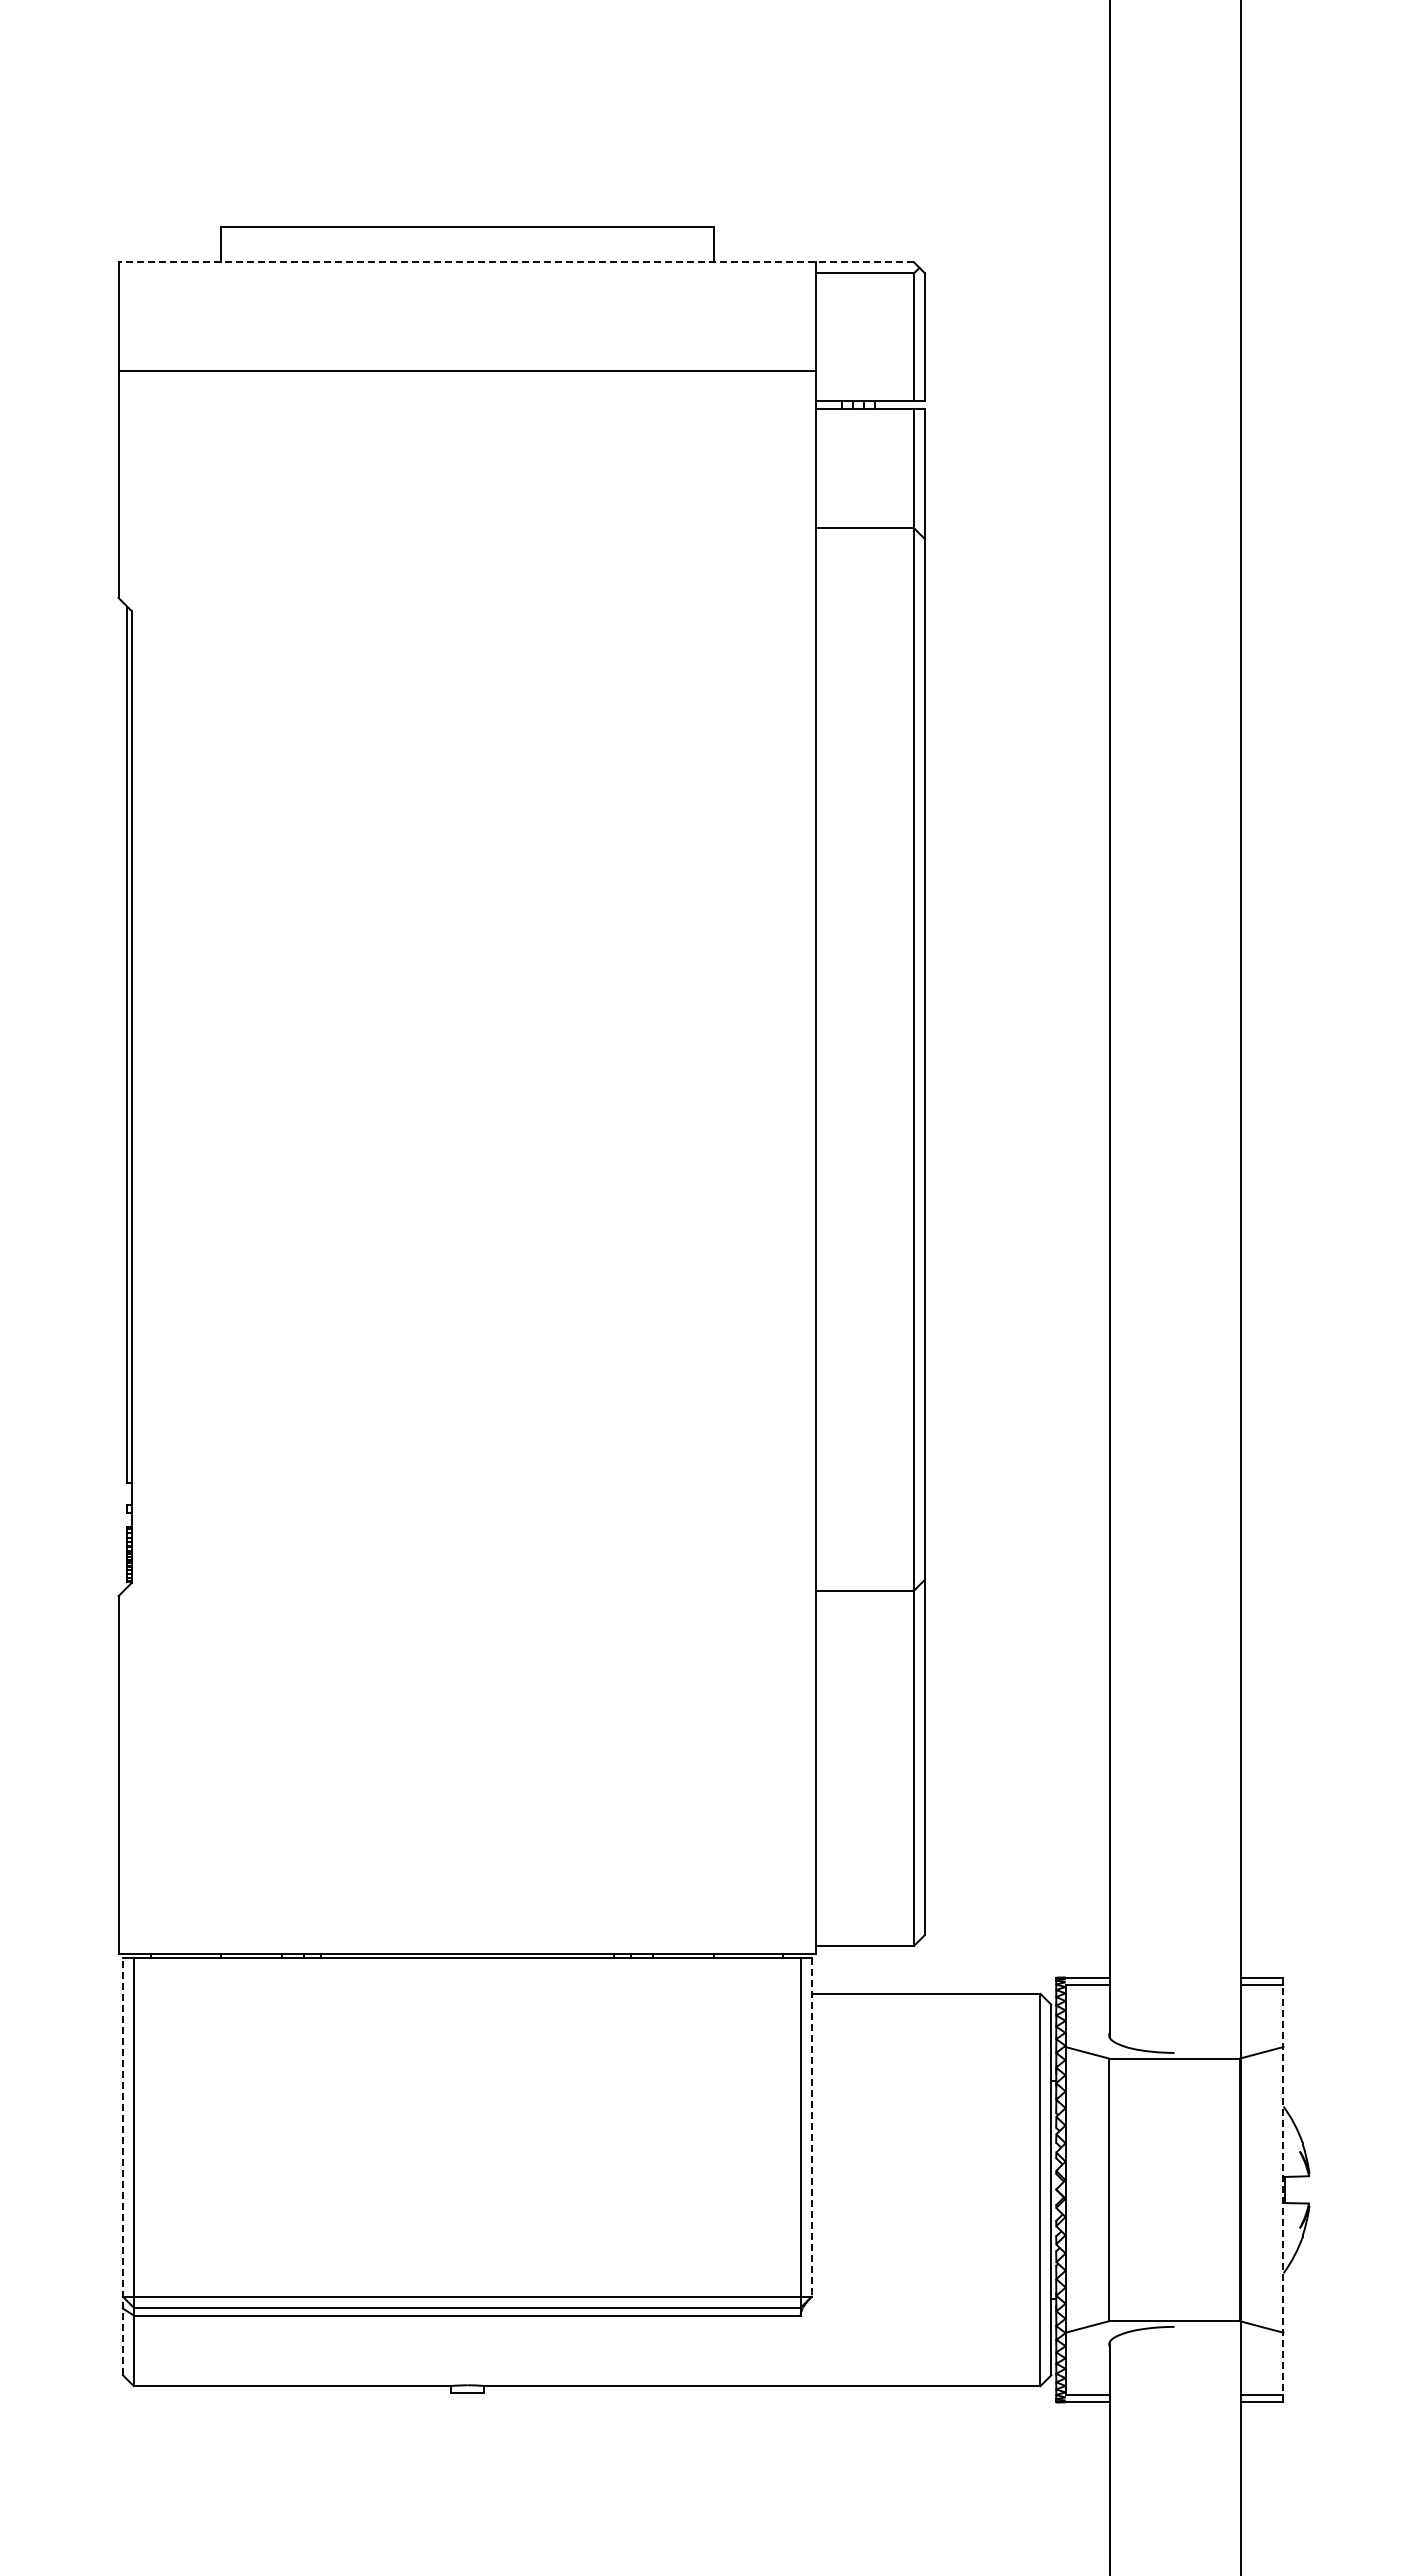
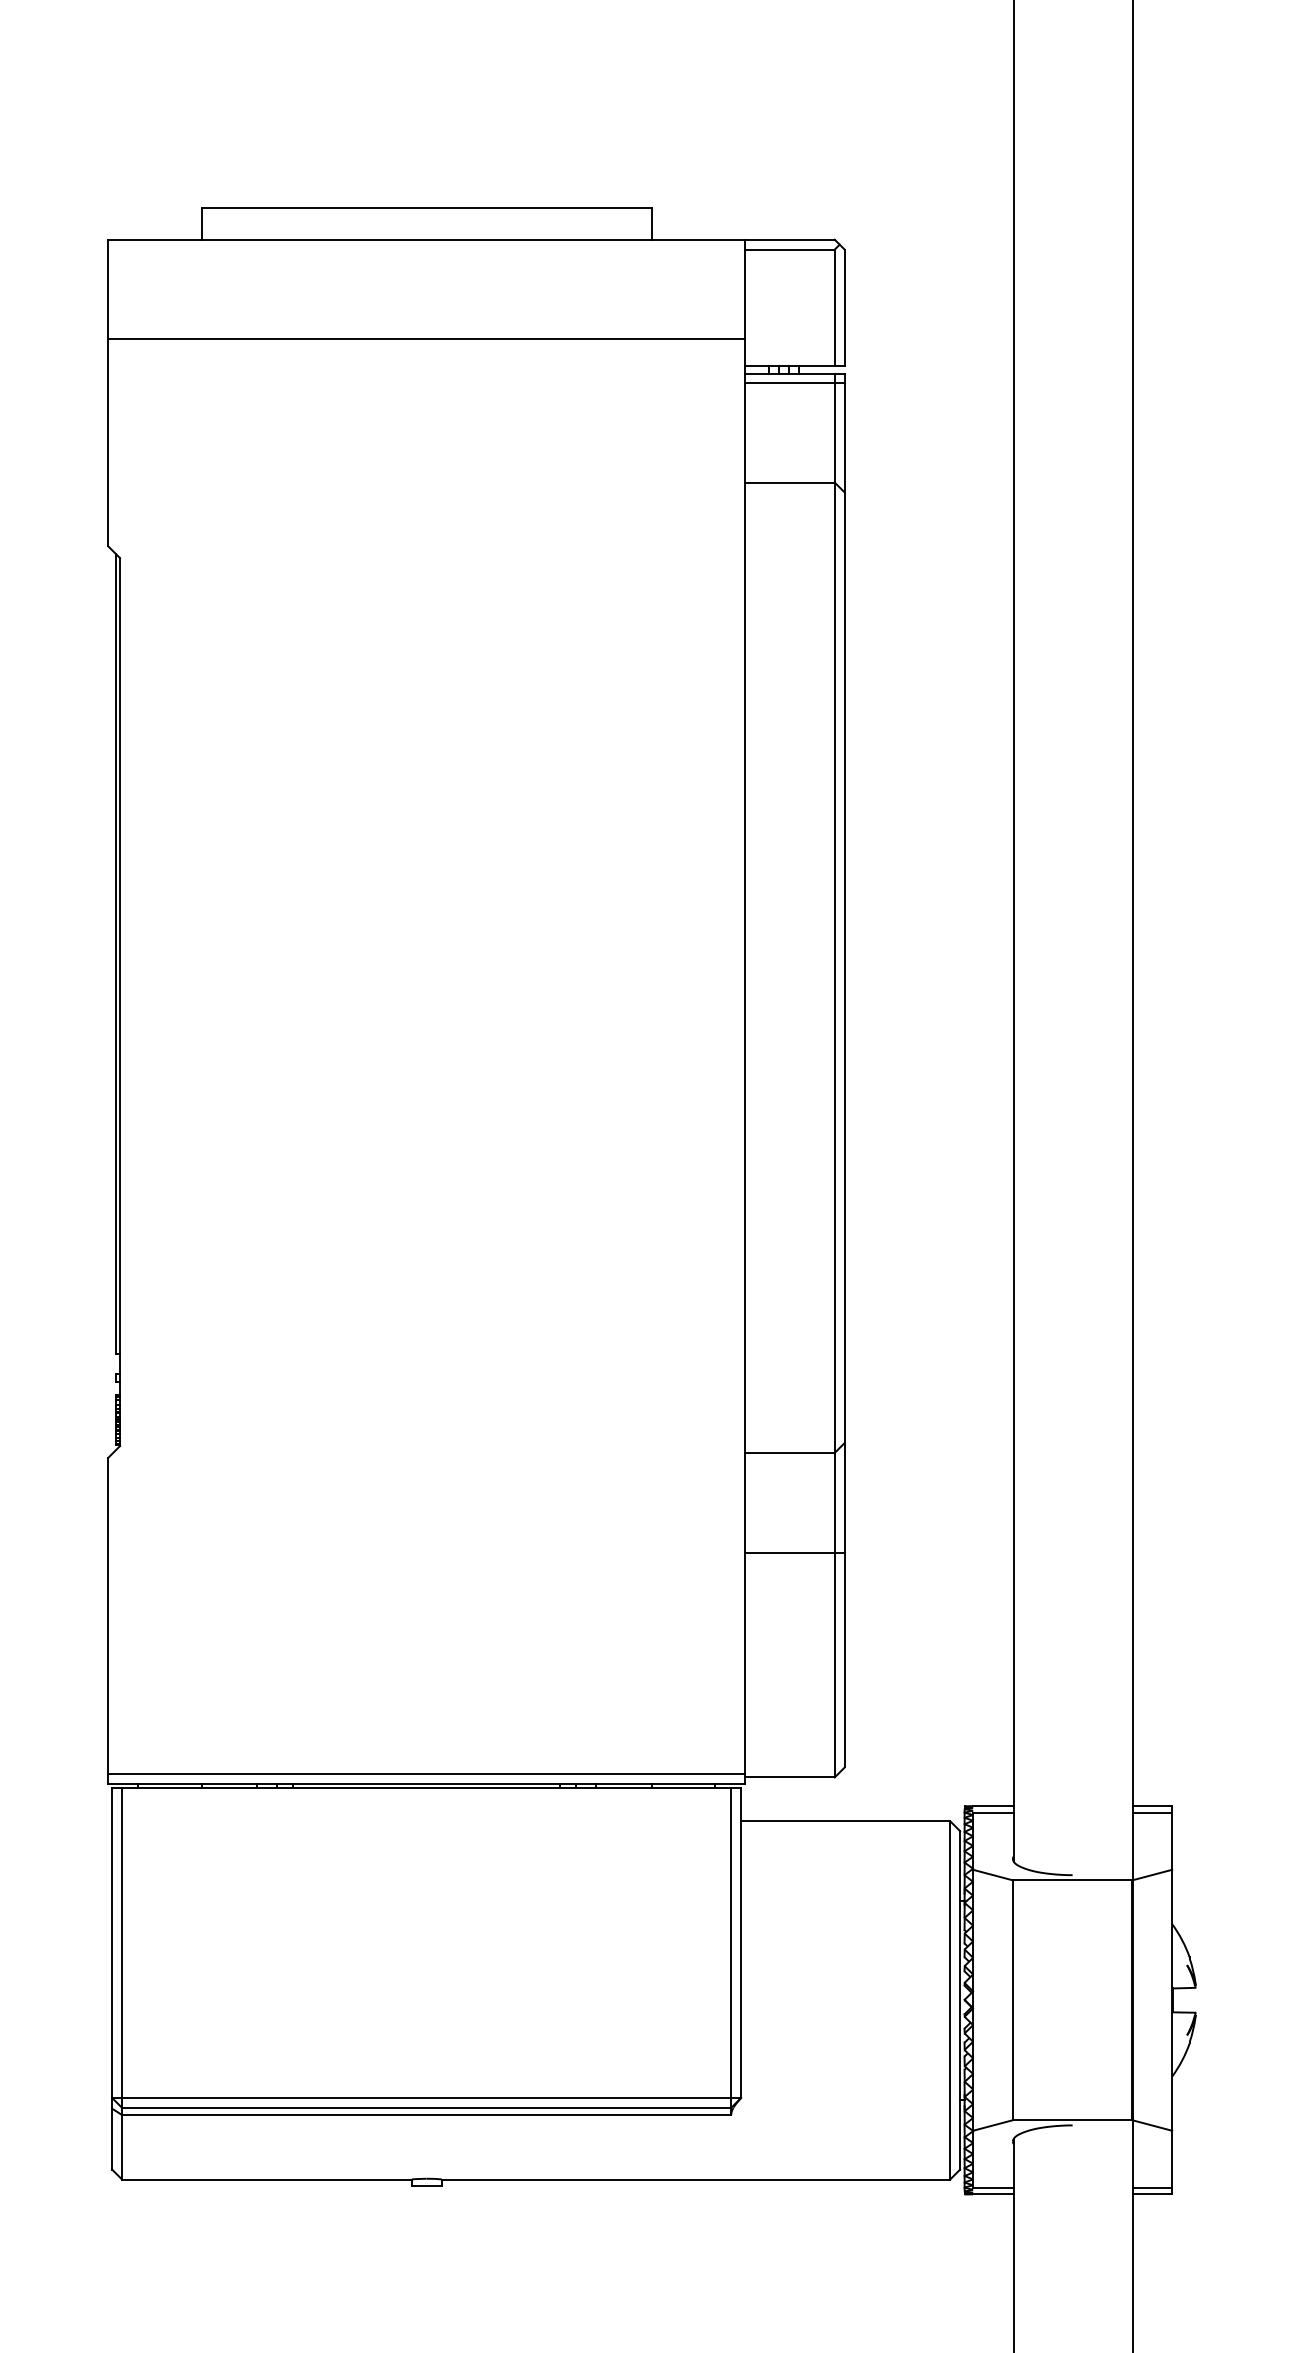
line: (516, 262) -> (471, 239), dashed -> solid
line: (870, 419) -> (794, 383), added
line: (870, 1699) -> (794, 1552), added
line: (467, 1942) -> (426, 1774), added
line: (811, 2127) -> (741, 1943), dashed -> solid
line: (122, 2166) -> (111, 1978), dashed -> solid
line: (1283, 2189) -> (1172, 1999), dashed -> solid

